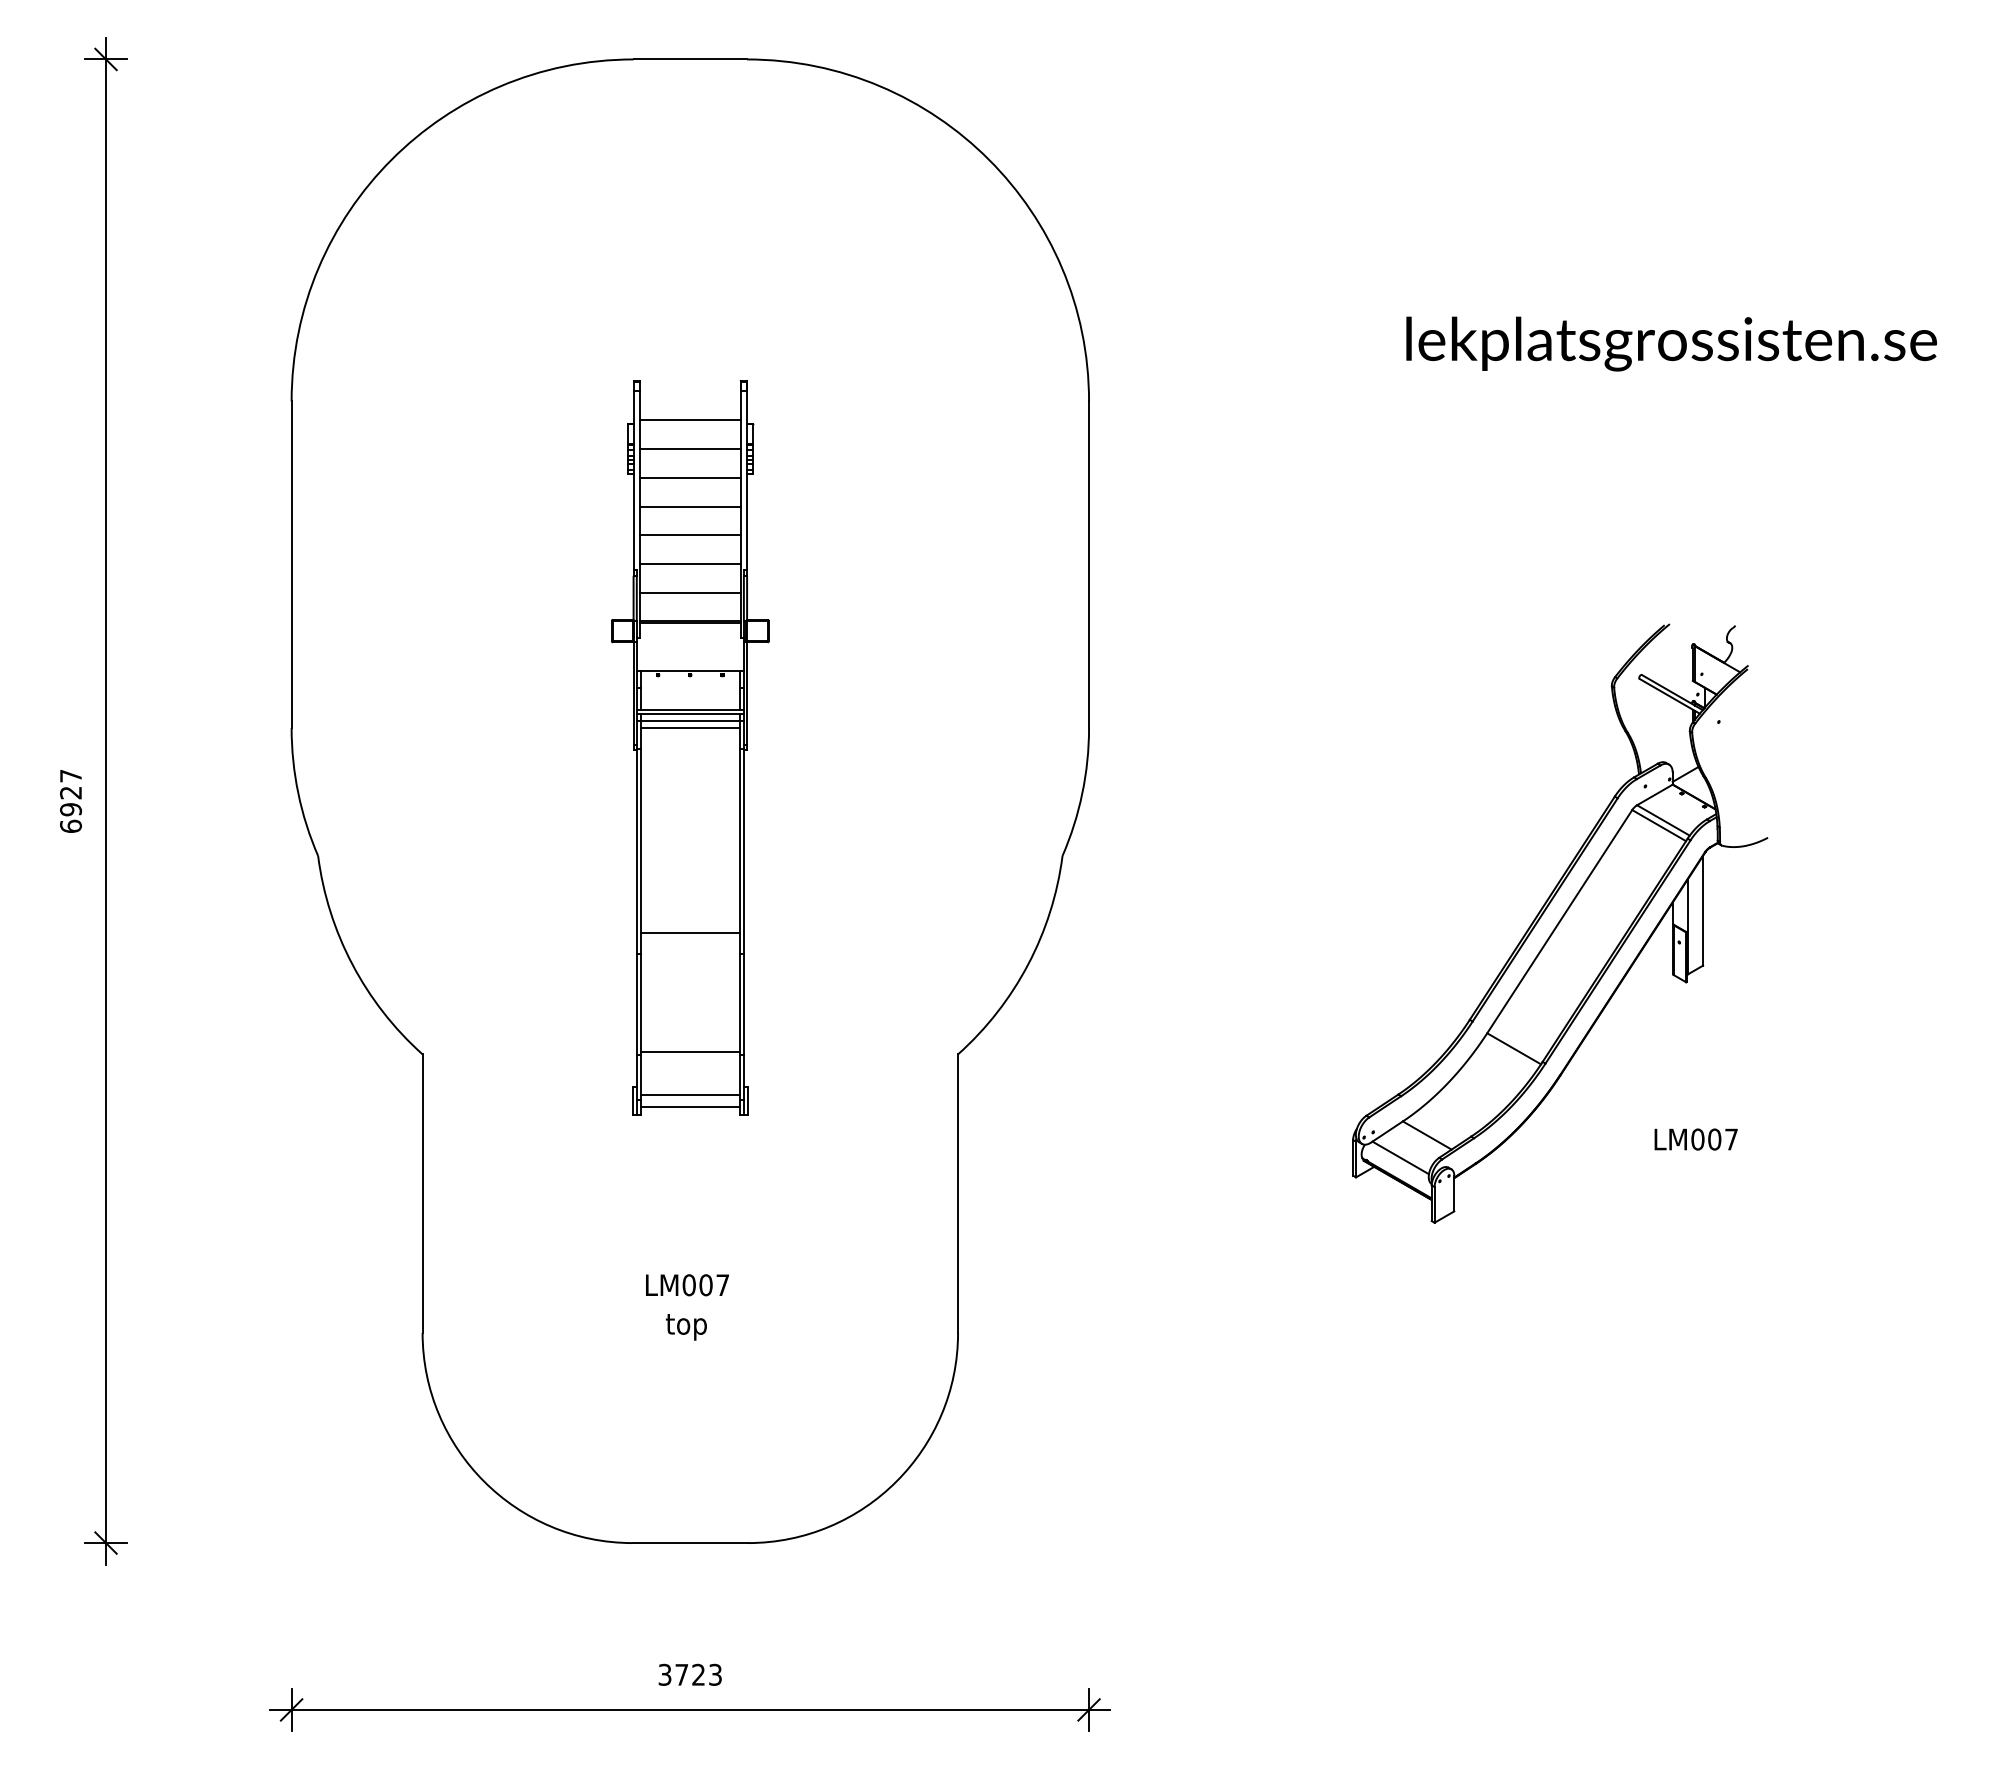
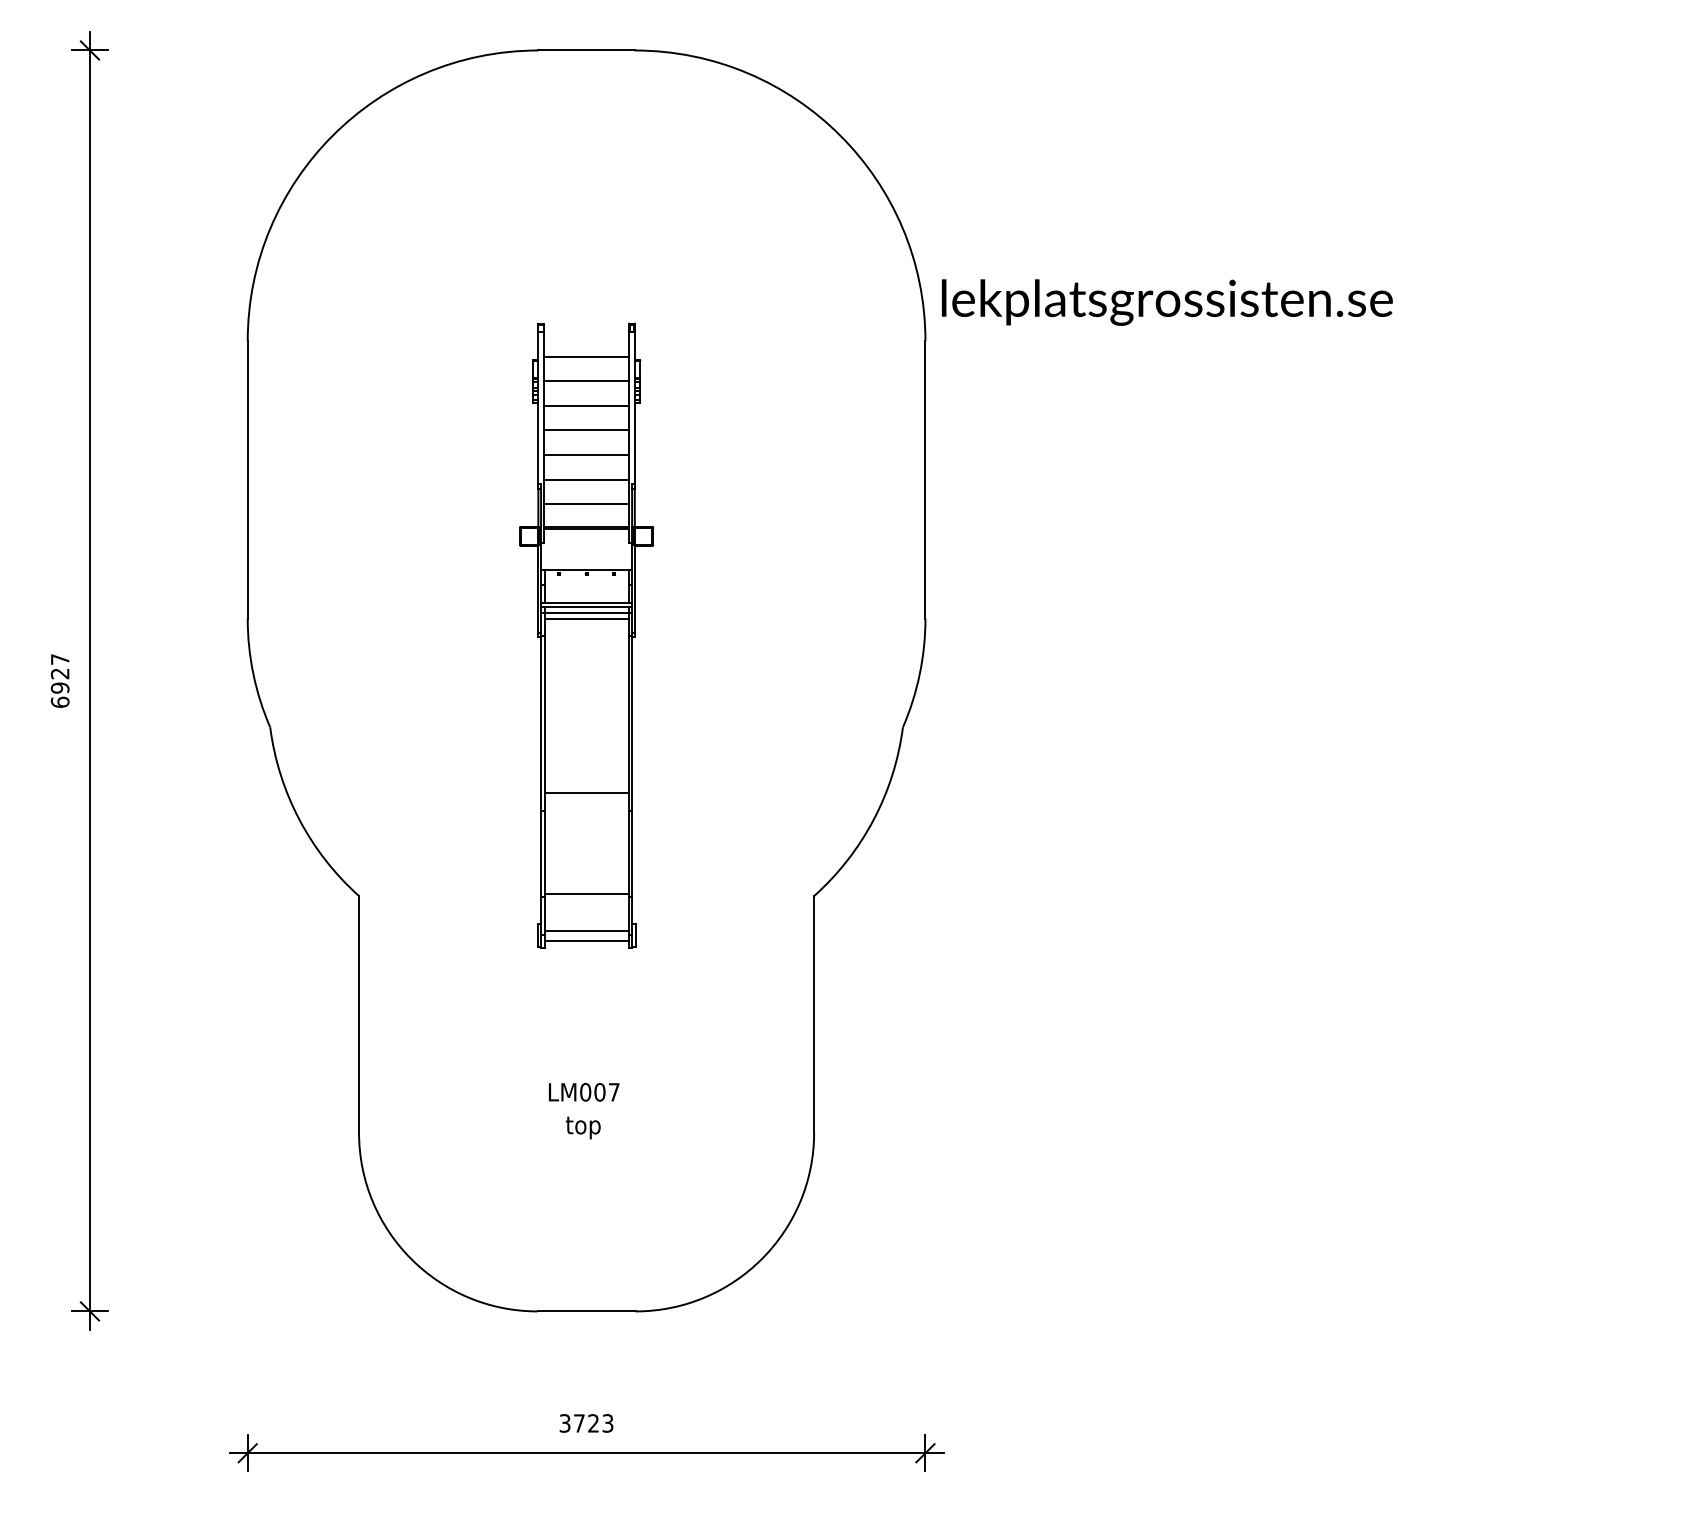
text: (1671, 343) -> (1167, 302), moved
part: (1560, 923) -> (1326, 784), removed

